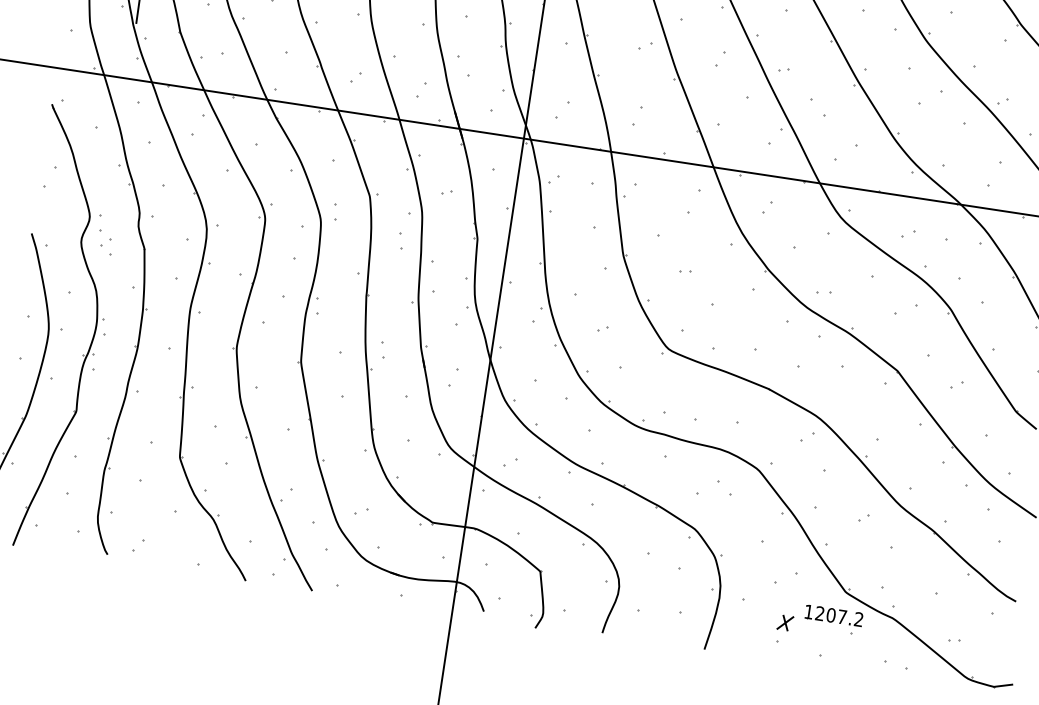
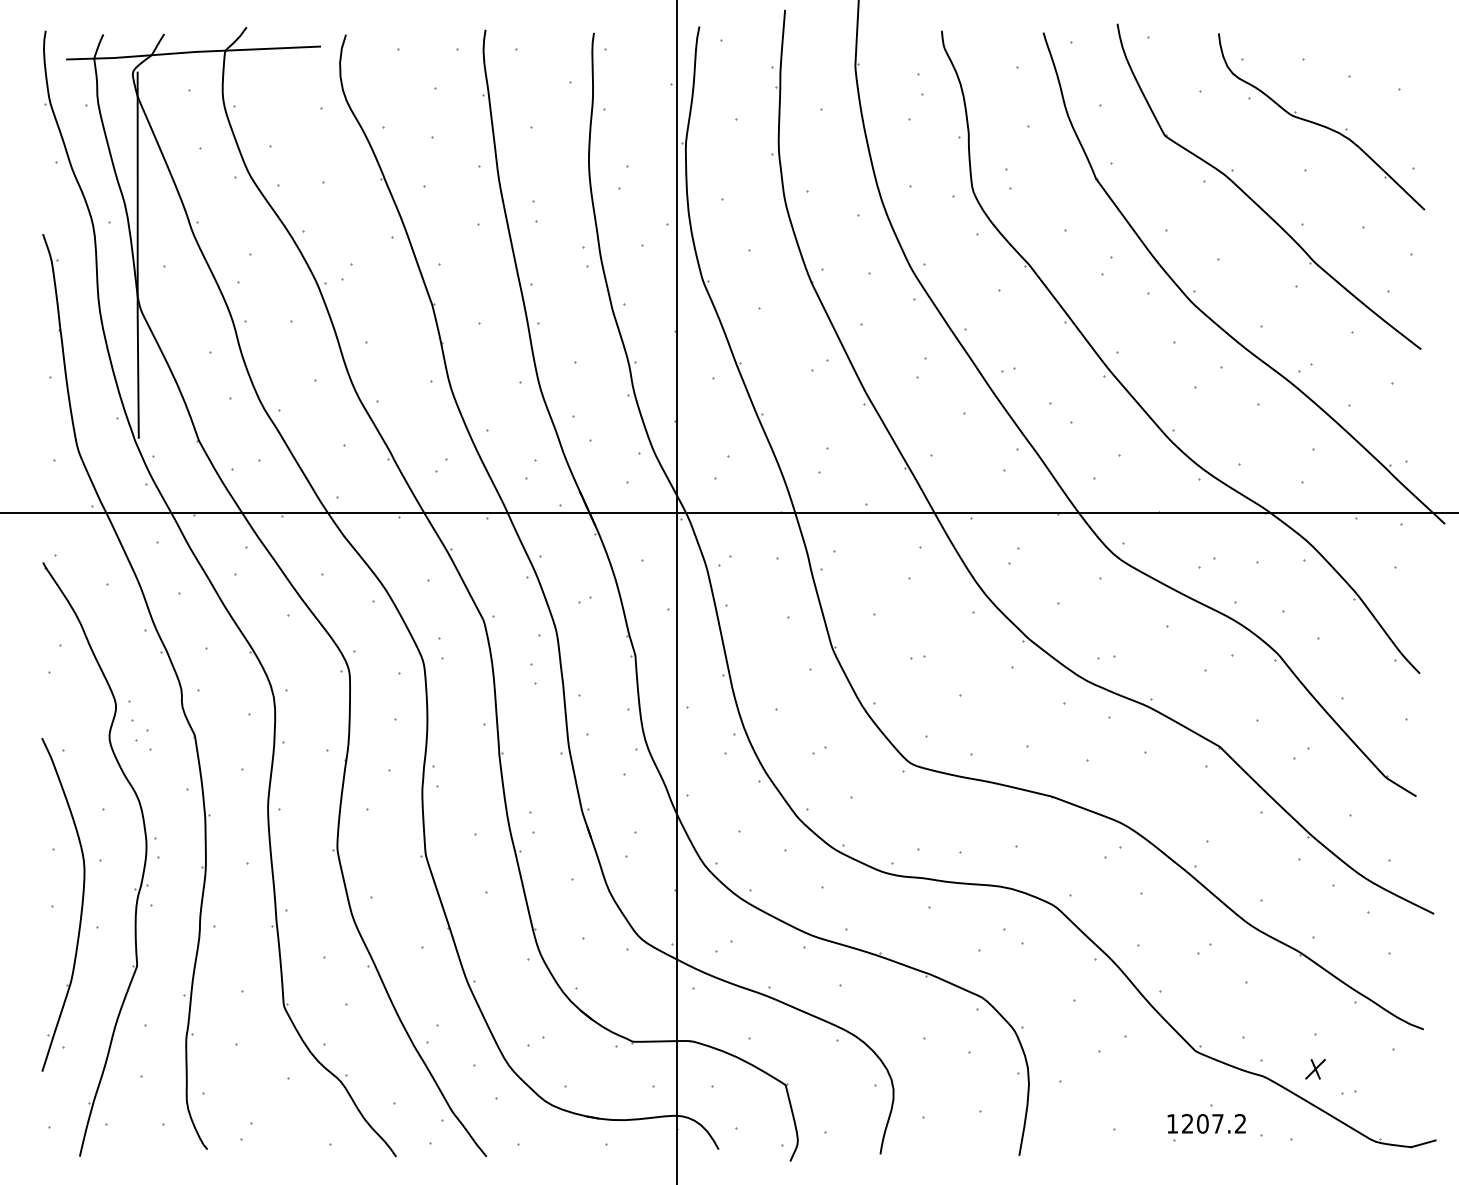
part: (833, 615) -> (1206, 1123), moved
part: (785, 622) -> (1315, 1068), moved

